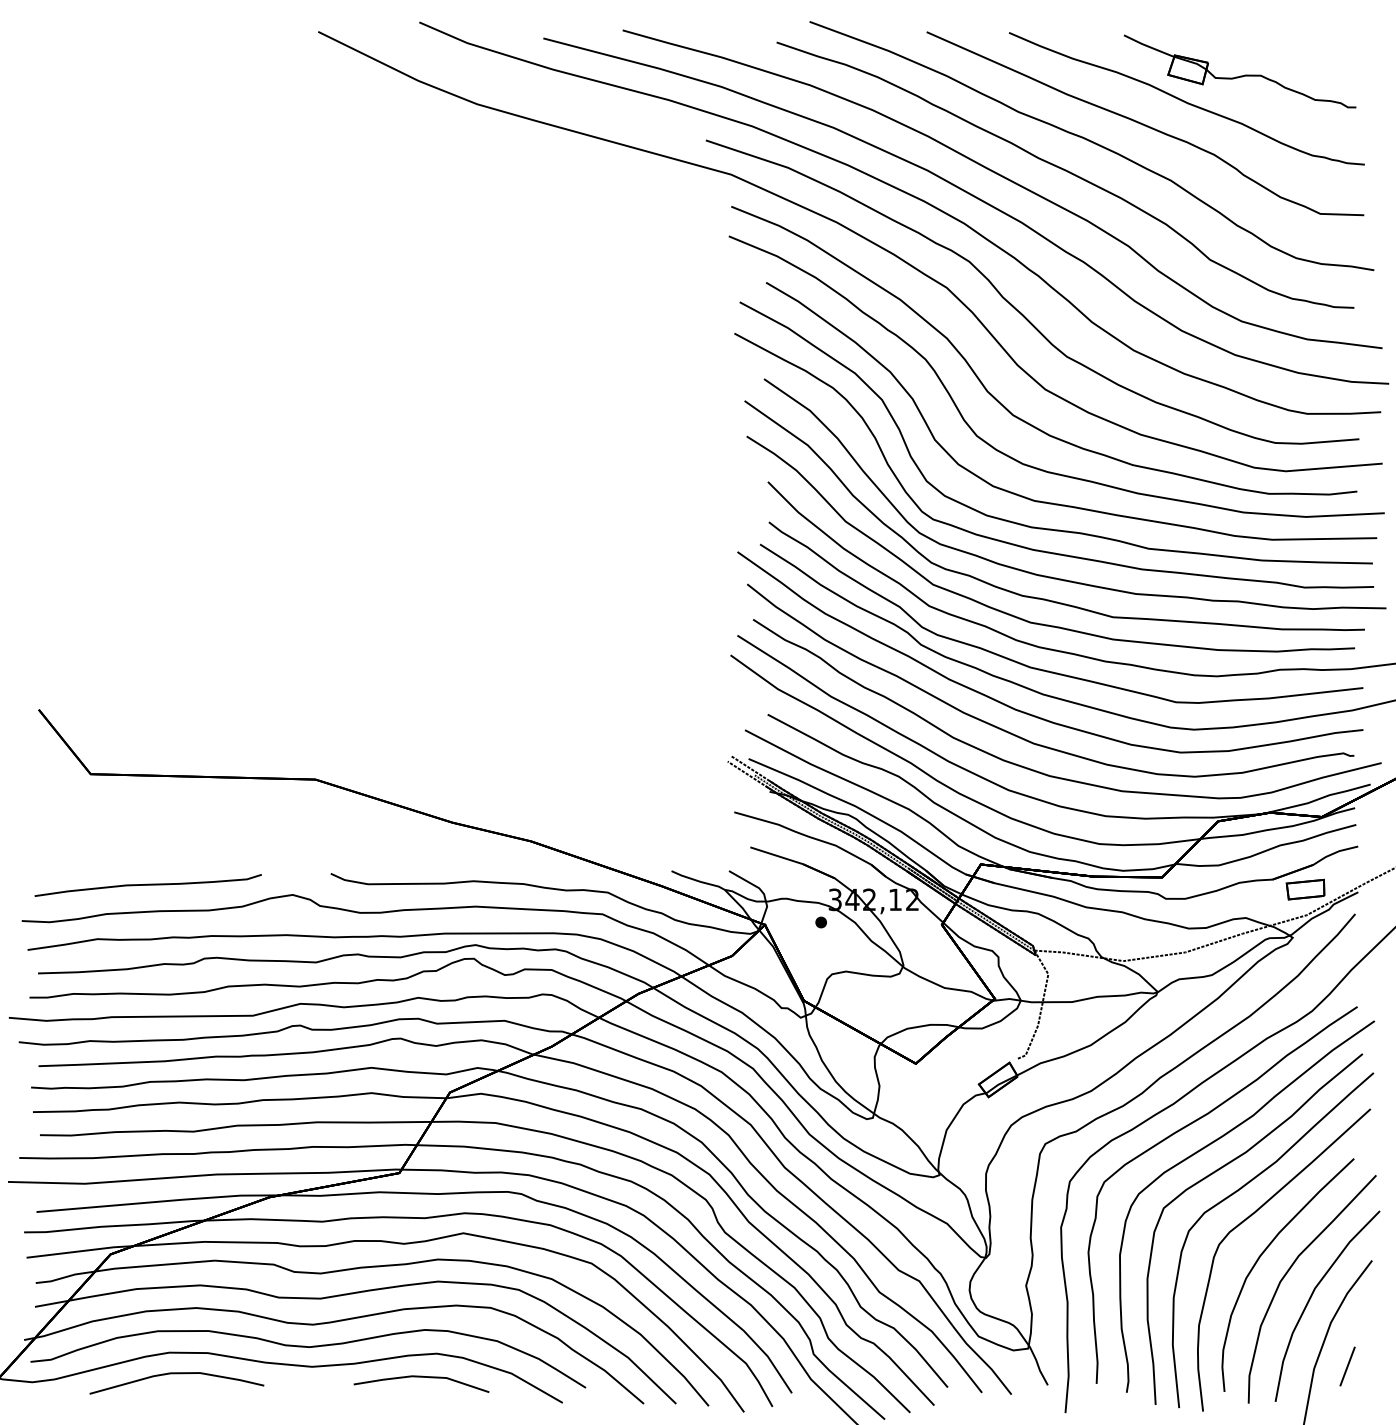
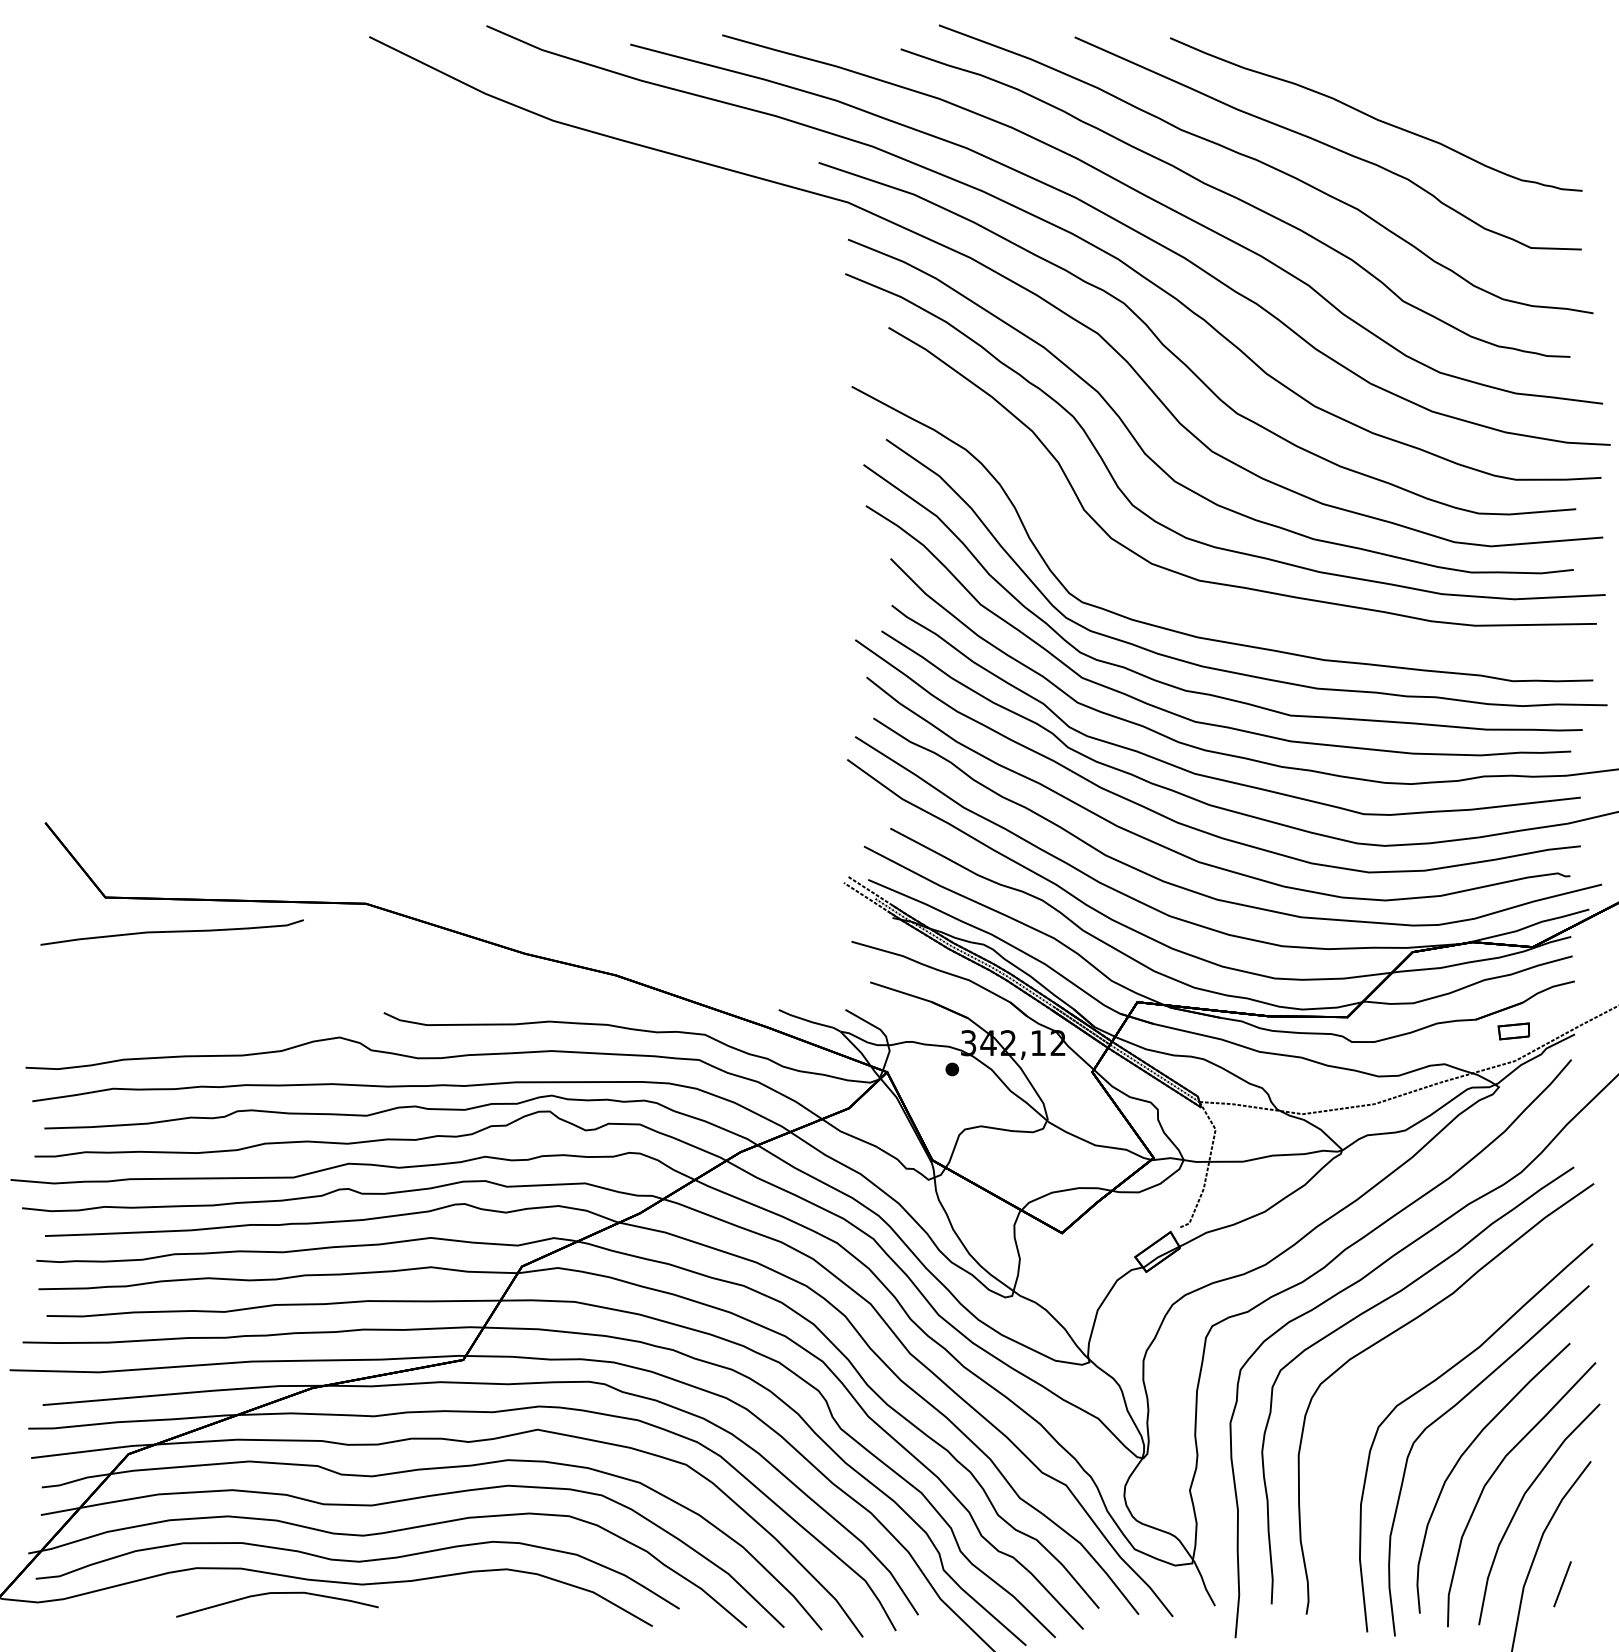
part: (1239, 71) -> (1437, 82), removed
curve: (1049, 528) -> (1216, 612), removed
curve: (147, 885) -> (171, 932), moved
part: (1305, 889) -> (1513, 1031), size x0.7
curve: (1215, 1172) -> (1409, 1359), removed
curve: (176, 1373) -> (277, 1593), moved
line: (423, 1377) -> (491, 1597), removed

